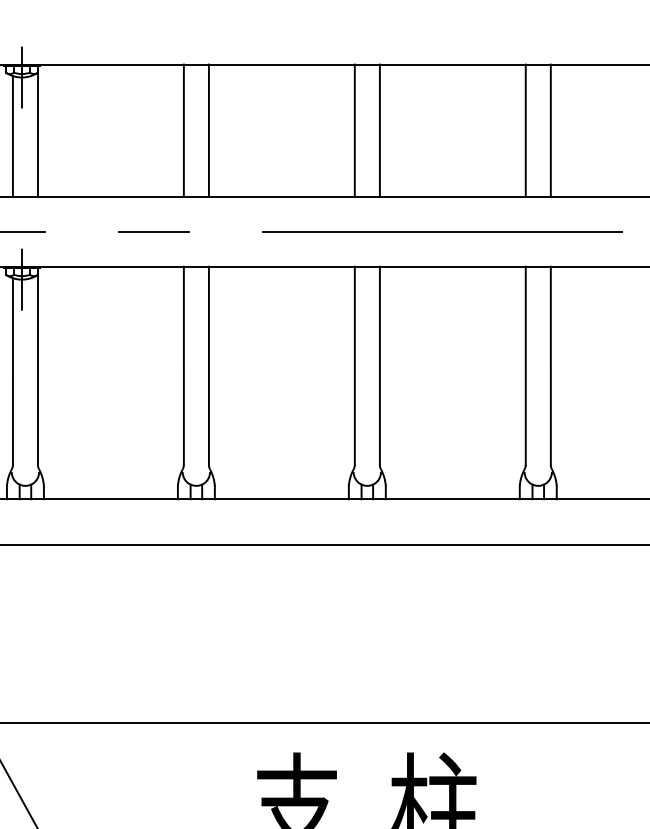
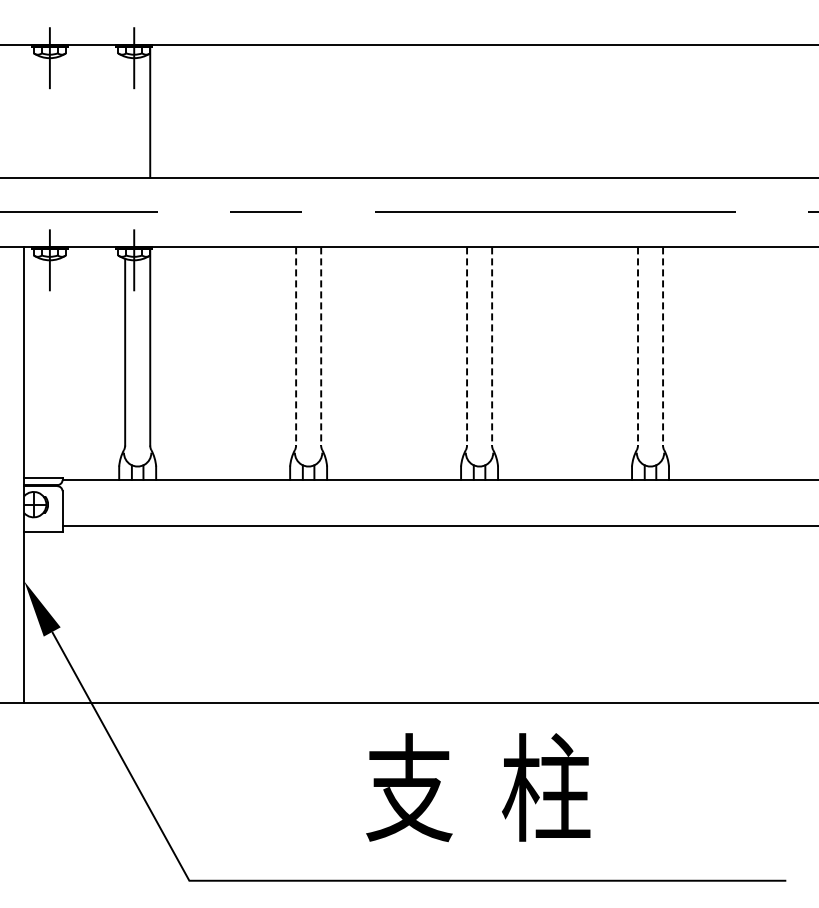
line: (184, 130) -> (296, 111), removed
line: (209, 130) -> (321, 111), removed
line: (355, 130) -> (467, 111), removed
line: (380, 130) -> (492, 111), removed
line: (525, 130) -> (637, 111), removed
line: (551, 130) -> (663, 111), removed
line: (13, 135) -> (125, 116), removed
line: (184, 366) -> (296, 347), solid -> dashed
line: (209, 366) -> (321, 347), solid -> dashed
line: (355, 366) -> (467, 347), solid -> dashed
line: (380, 366) -> (492, 347), solid -> dashed
line: (526, 366) -> (638, 347), solid -> dashed
line: (551, 366) -> (663, 347), solid -> dashed

